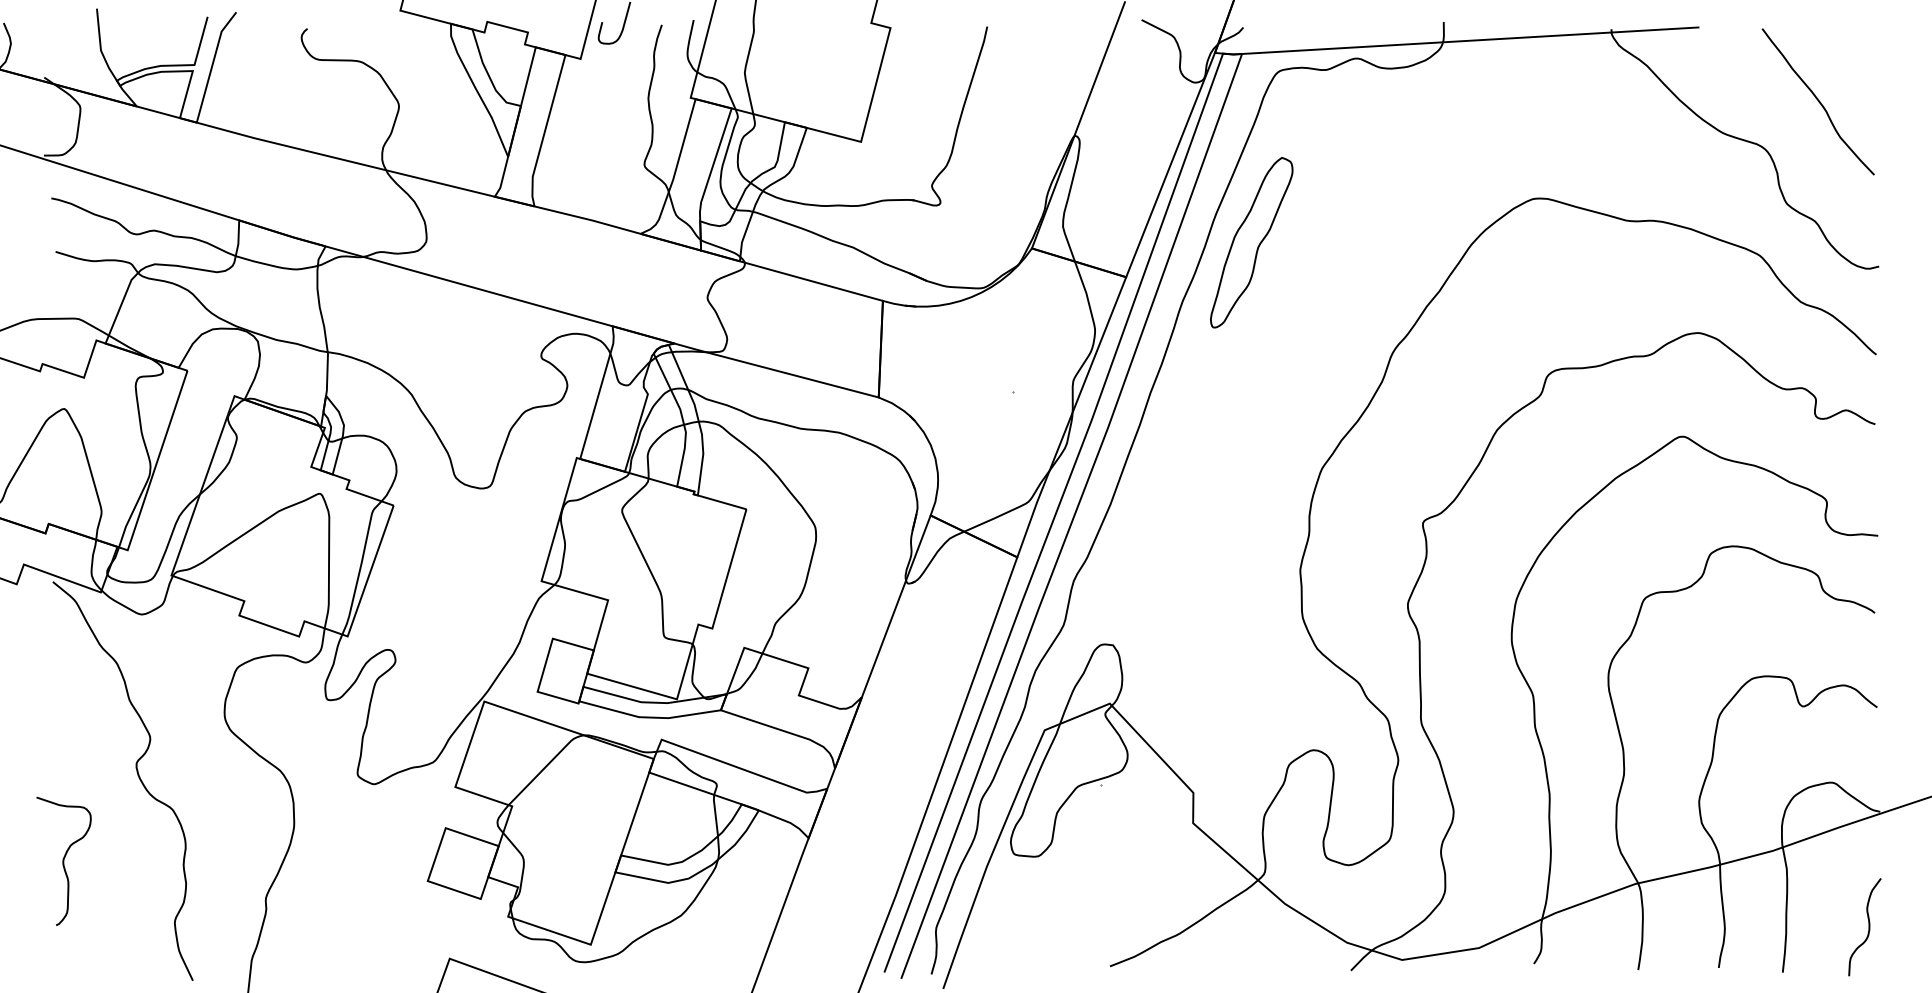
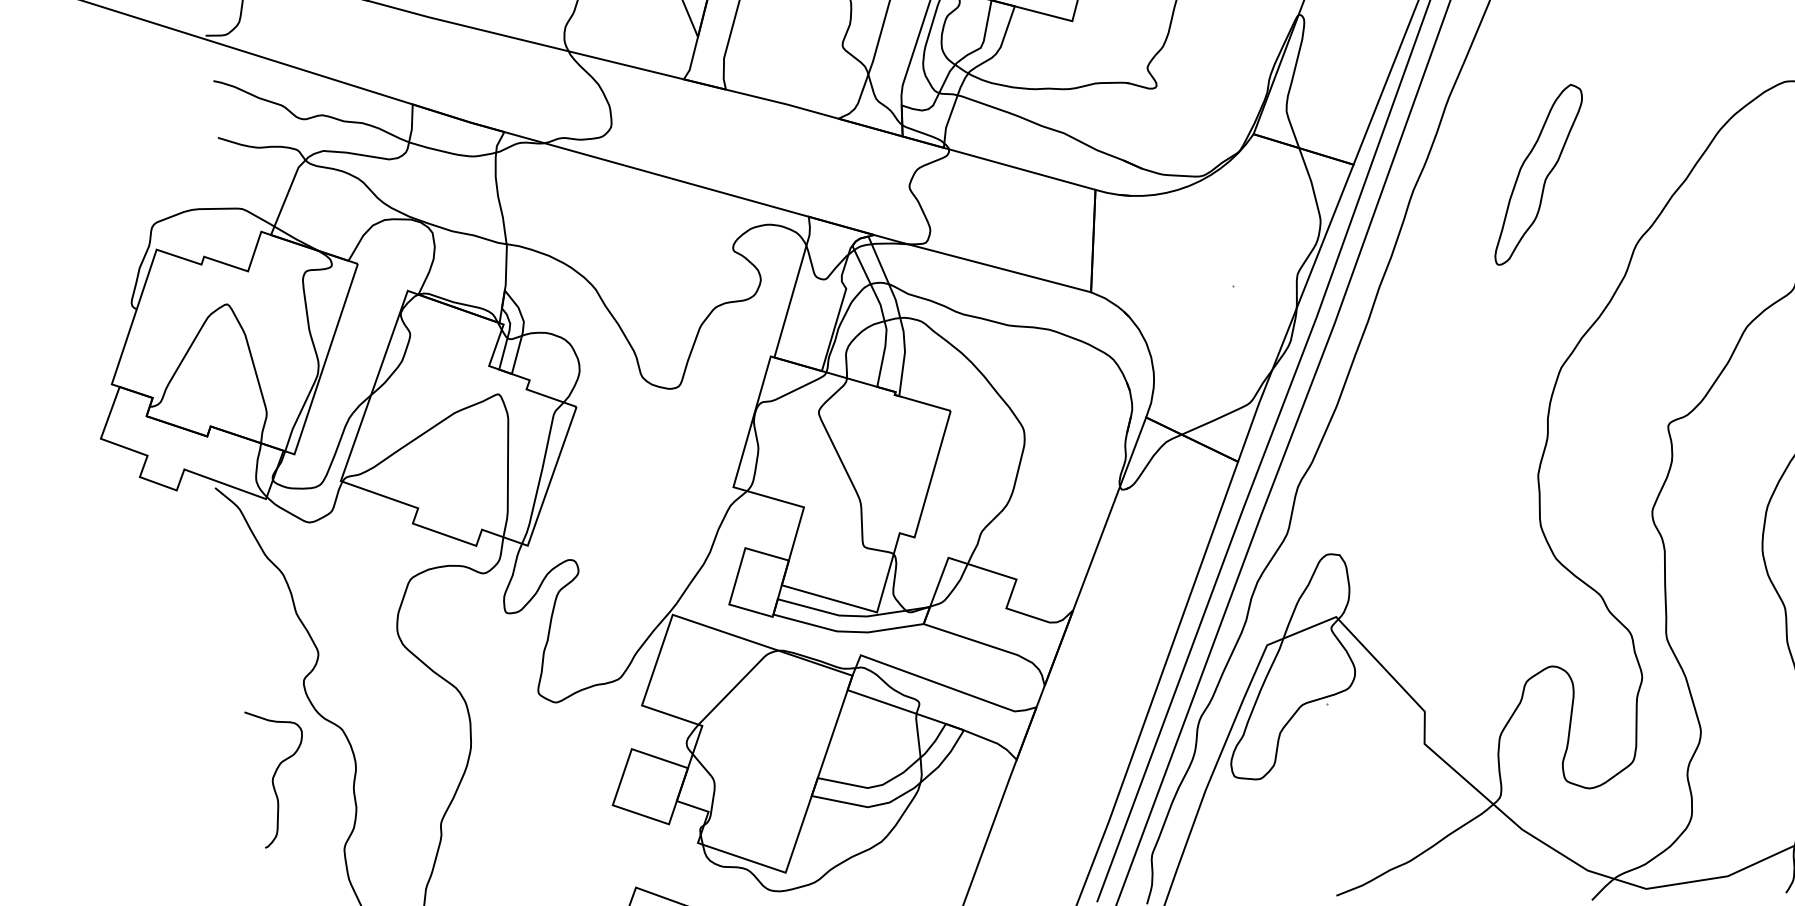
part: (1251, 242) -> (1538, 174), moved
curve: (63, 860) -> (273, 779), moved

